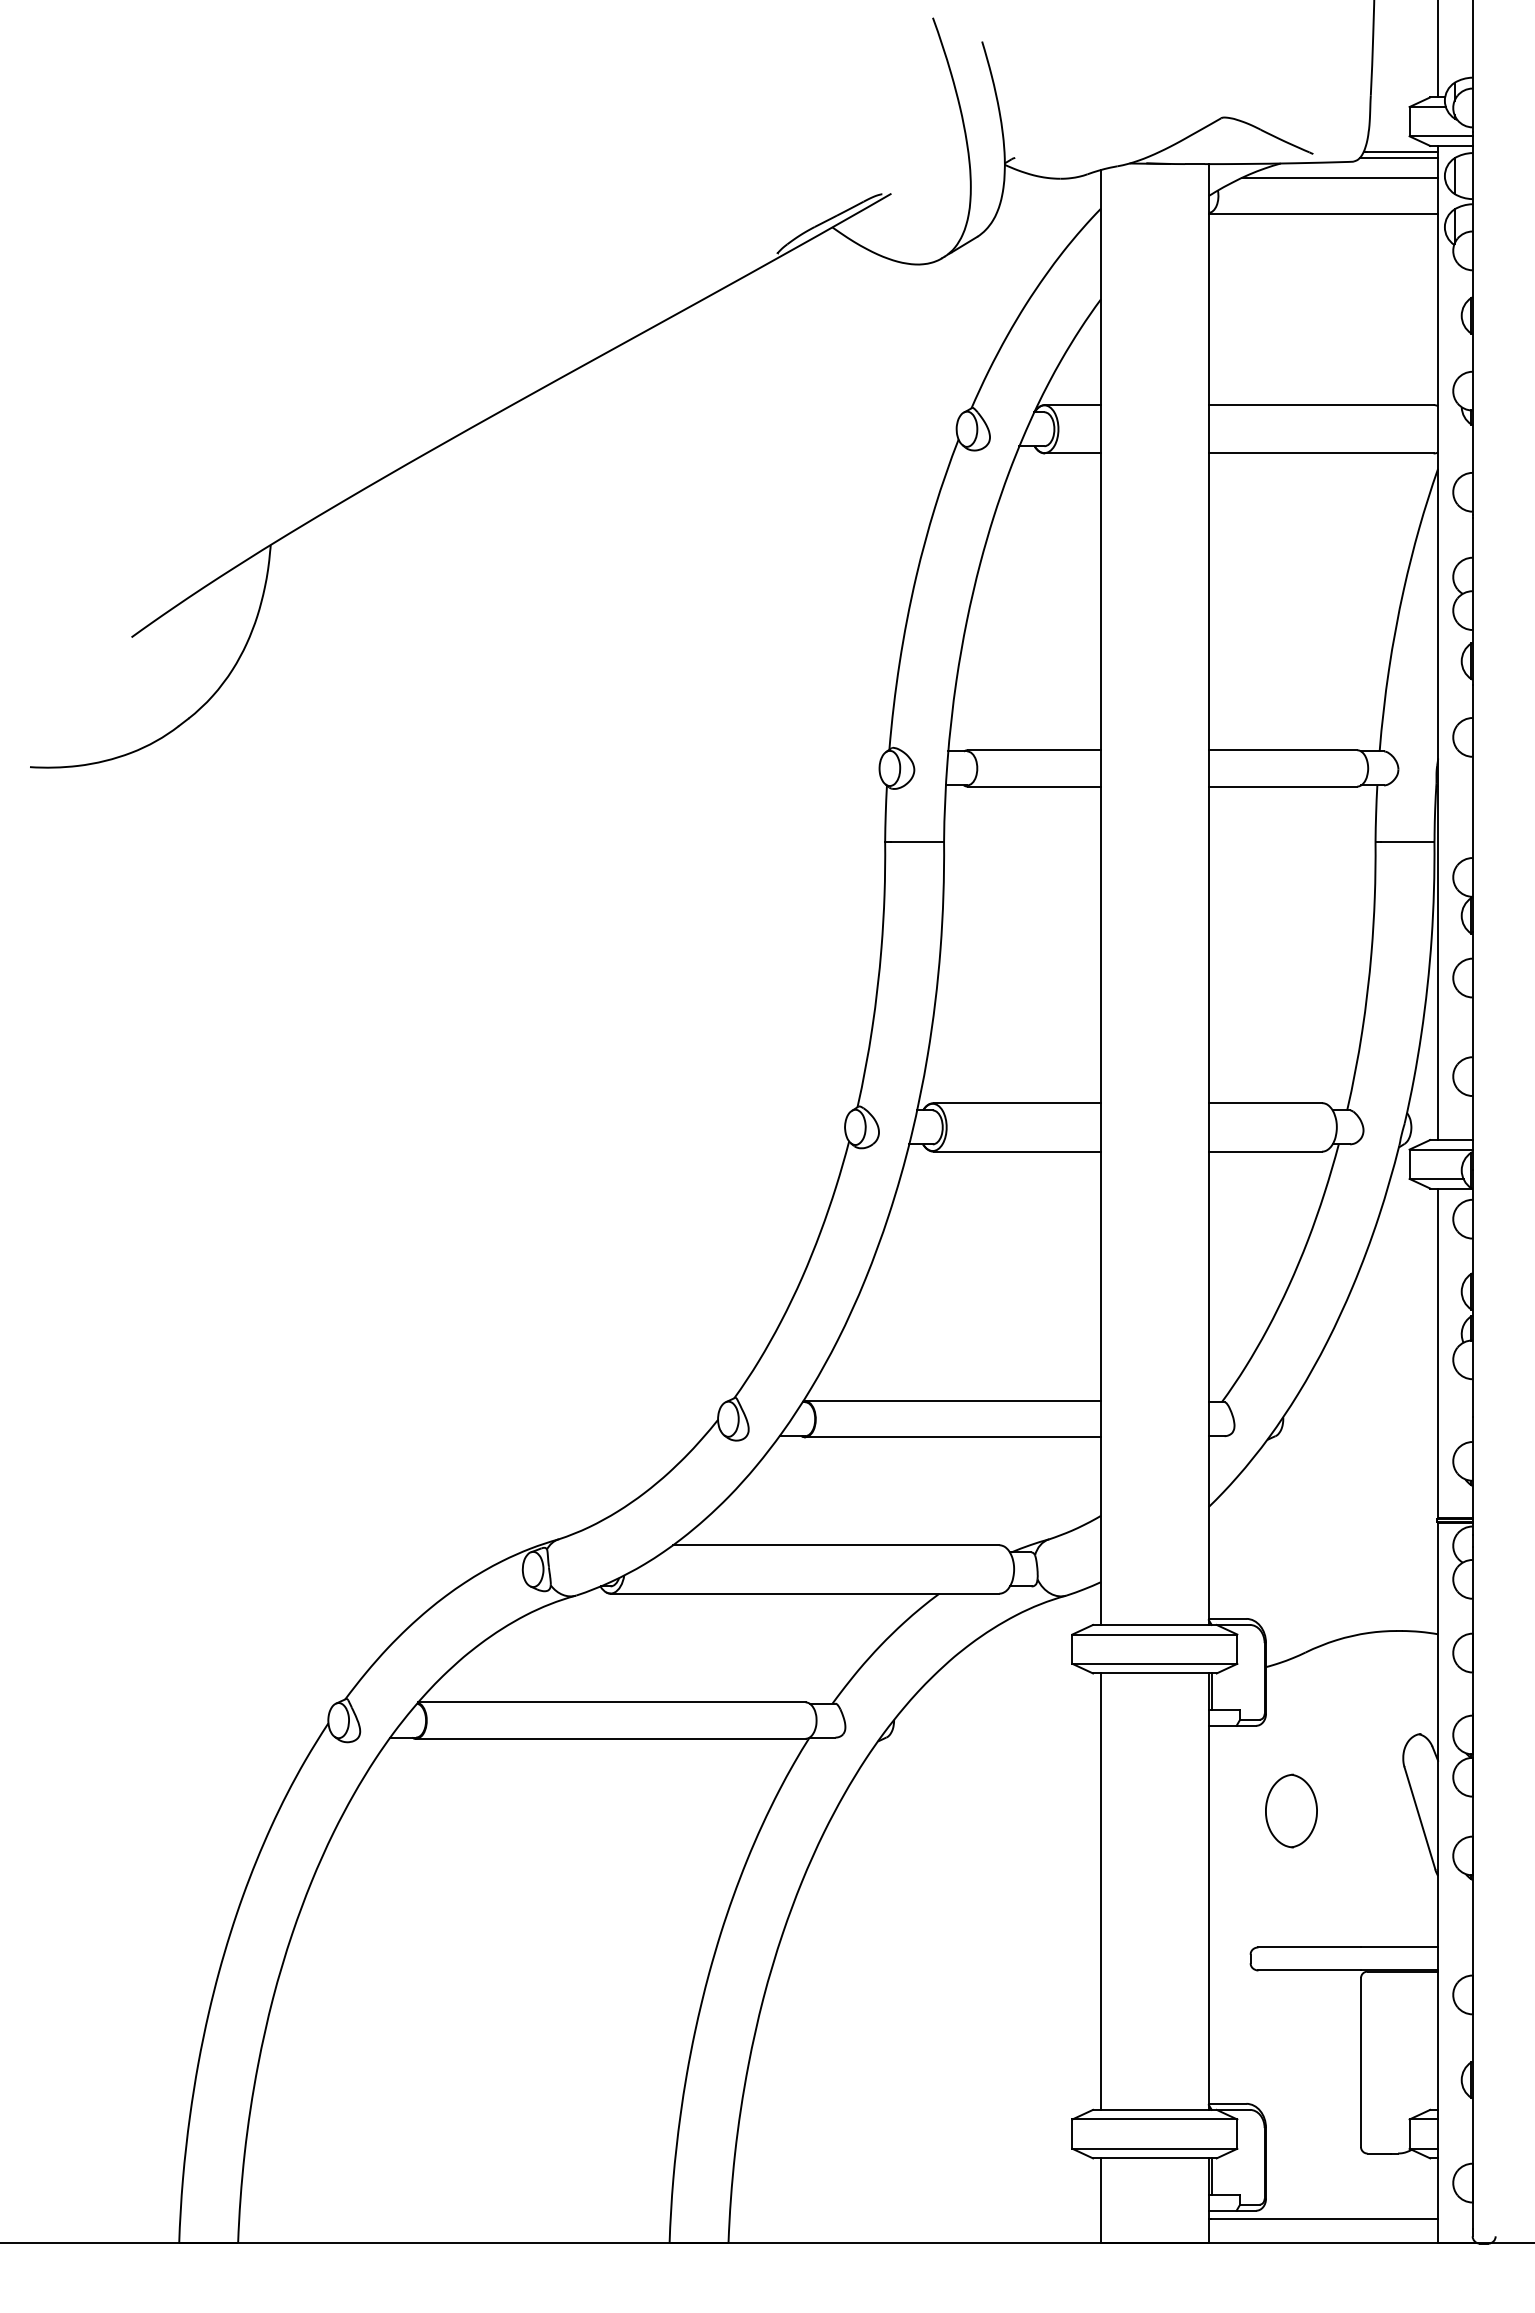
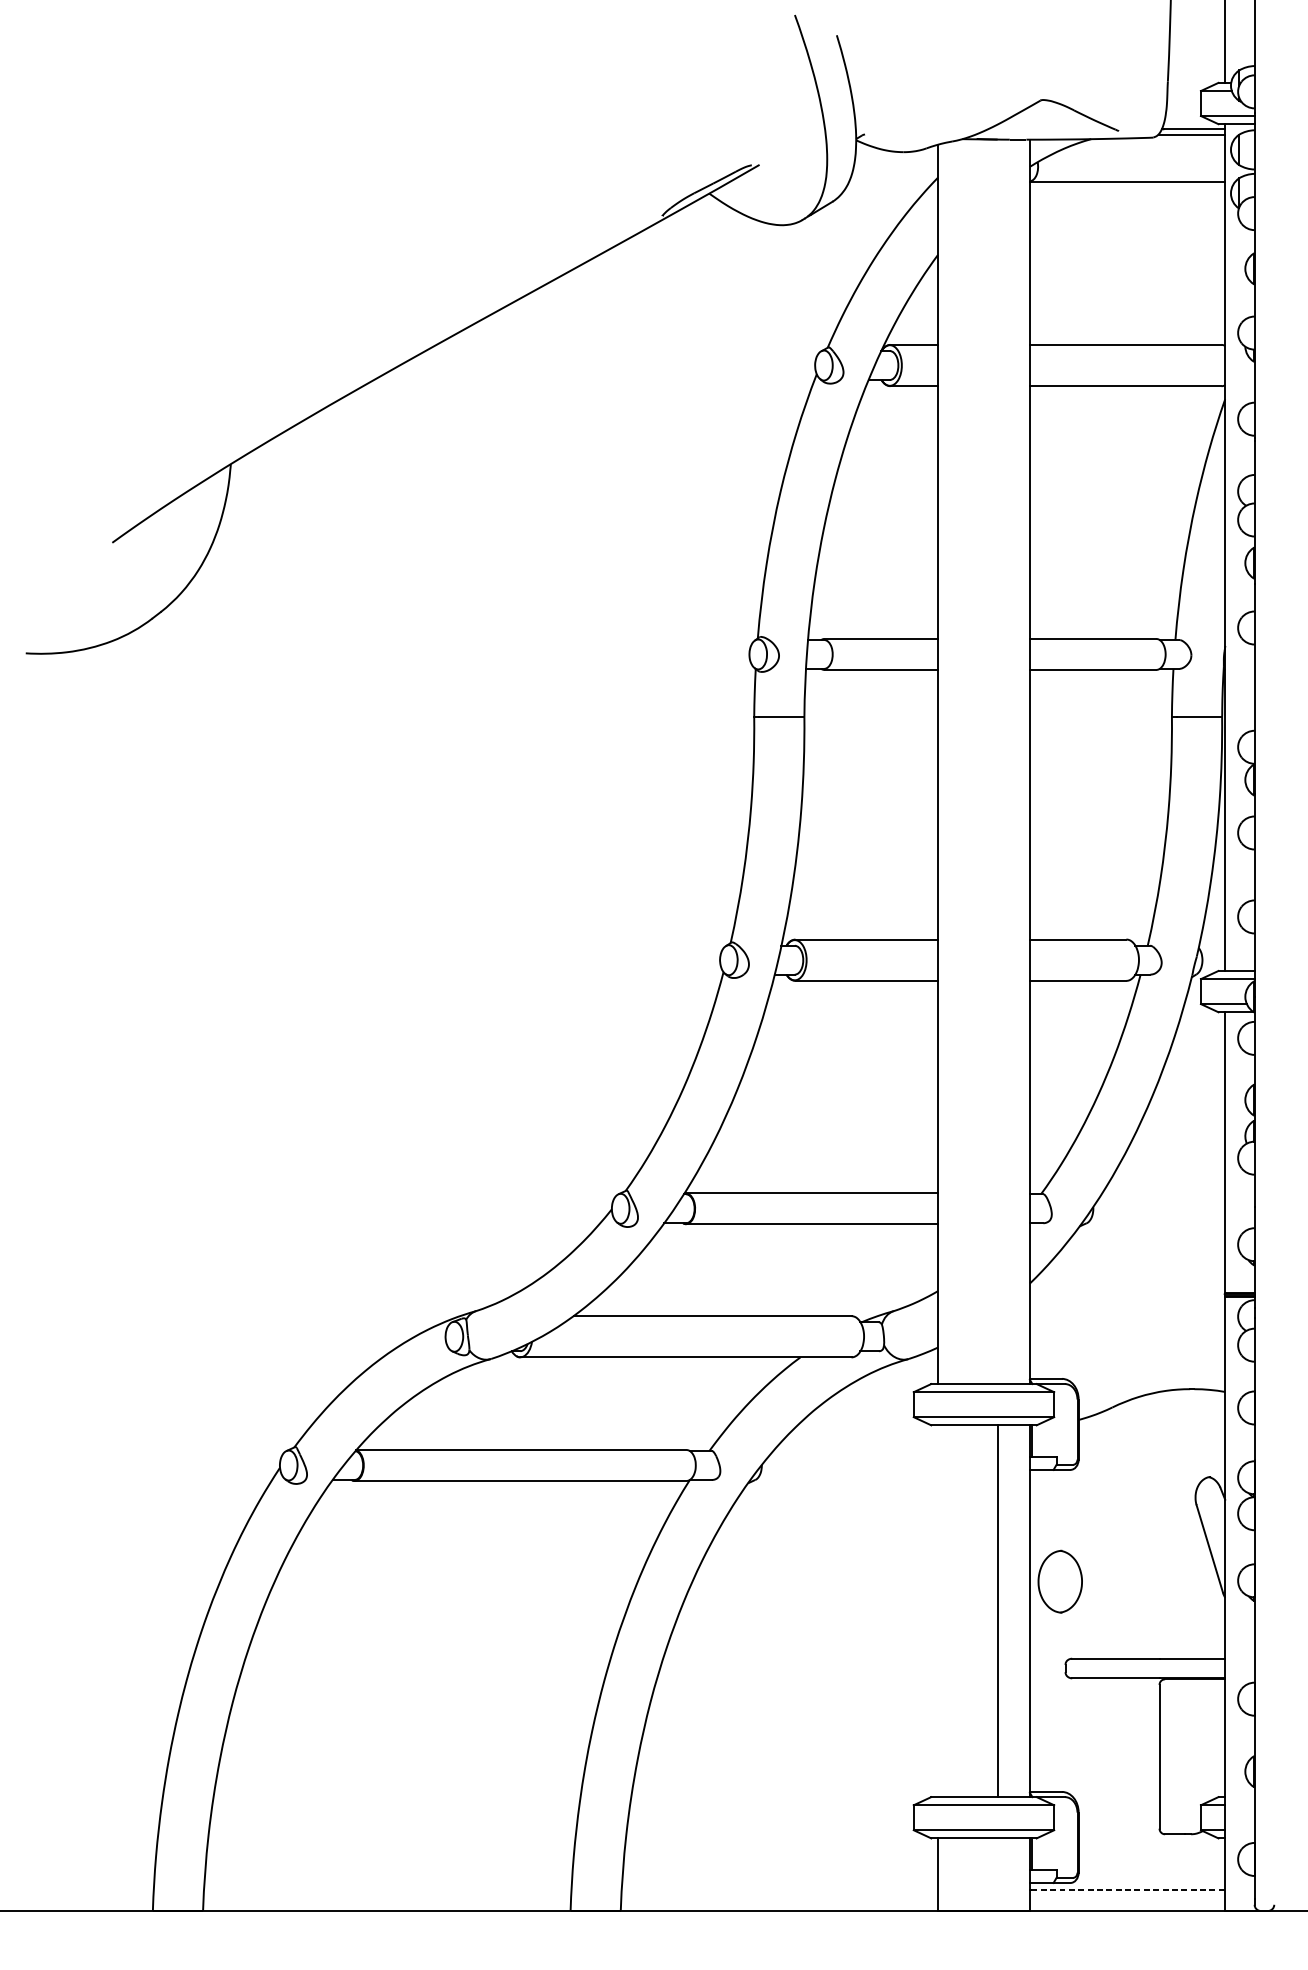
line: (1340, 177) -> (1142, 151), removed
part: (1291, 1810) -> (1060, 1581), moved
line: (1100, 1891) -> (997, 1611), moved
line: (1324, 2218) -> (1128, 1889), solid -> dashed

